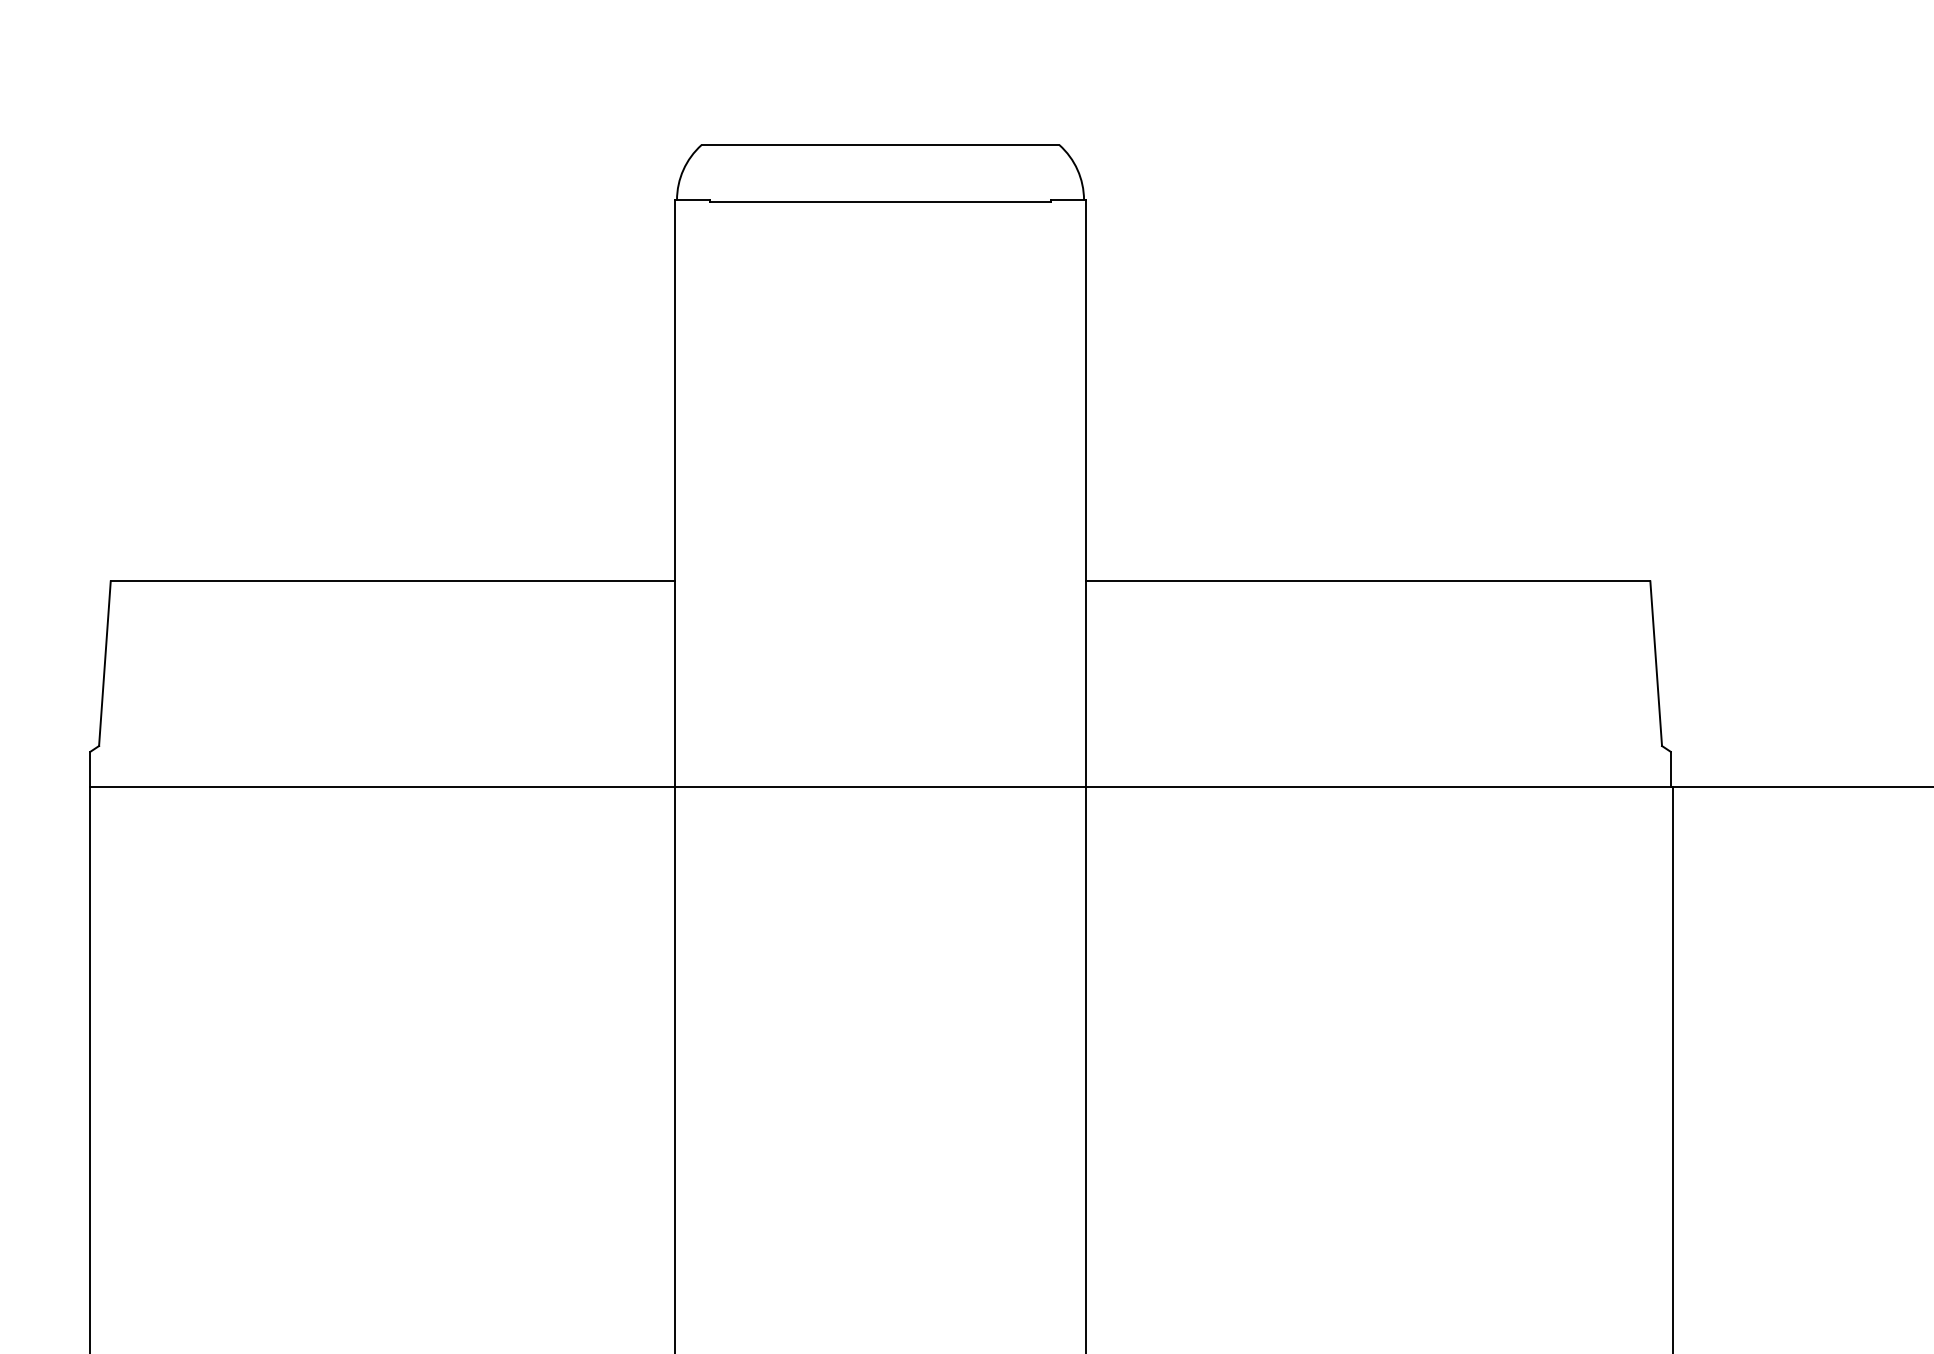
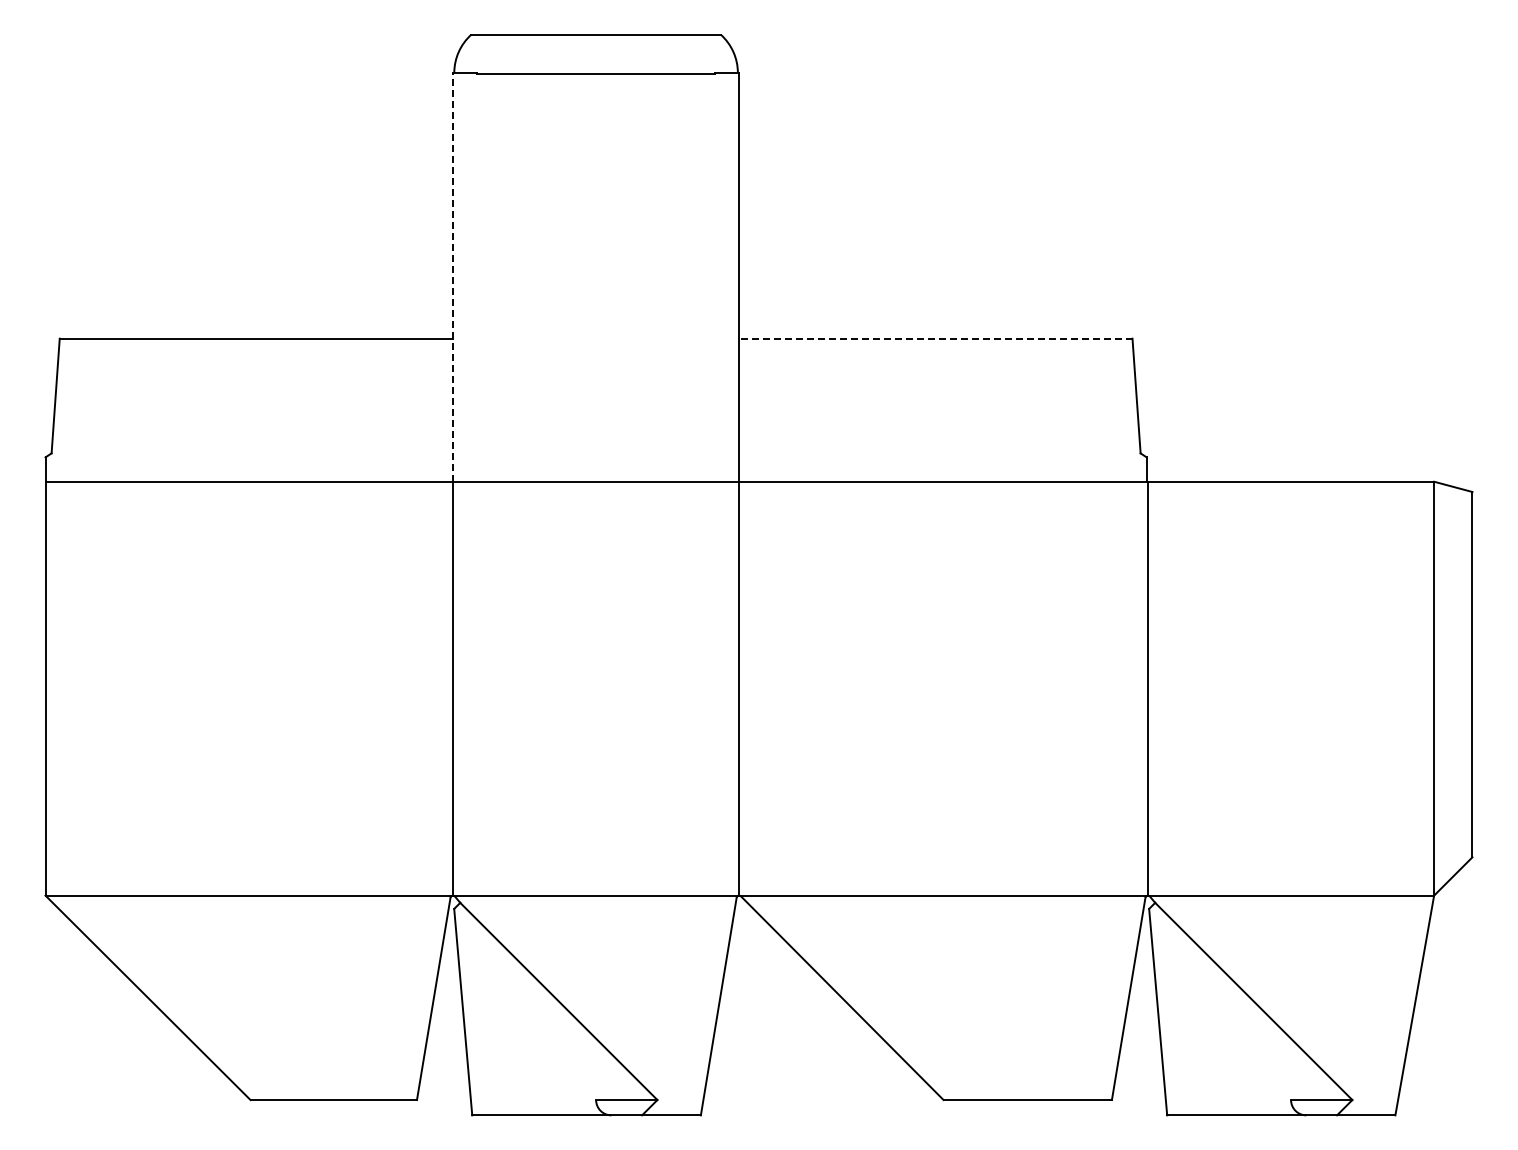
line: (675, 492) -> (453, 276), solid -> dashed
line: (1367, 581) -> (935, 338), solid -> dashed

